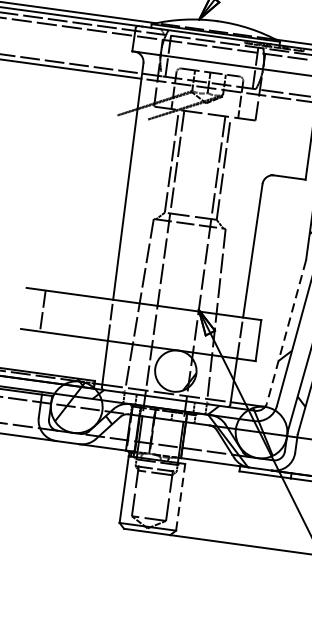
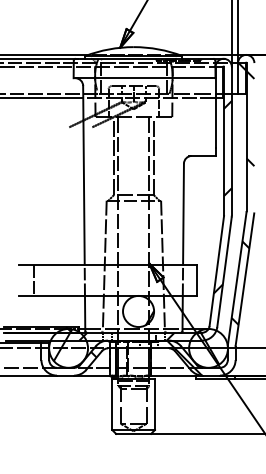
line: (285, 332) -> (216, 271), dashed -> solid
line: (181, 497) -> (155, 404), dashed -> solid

